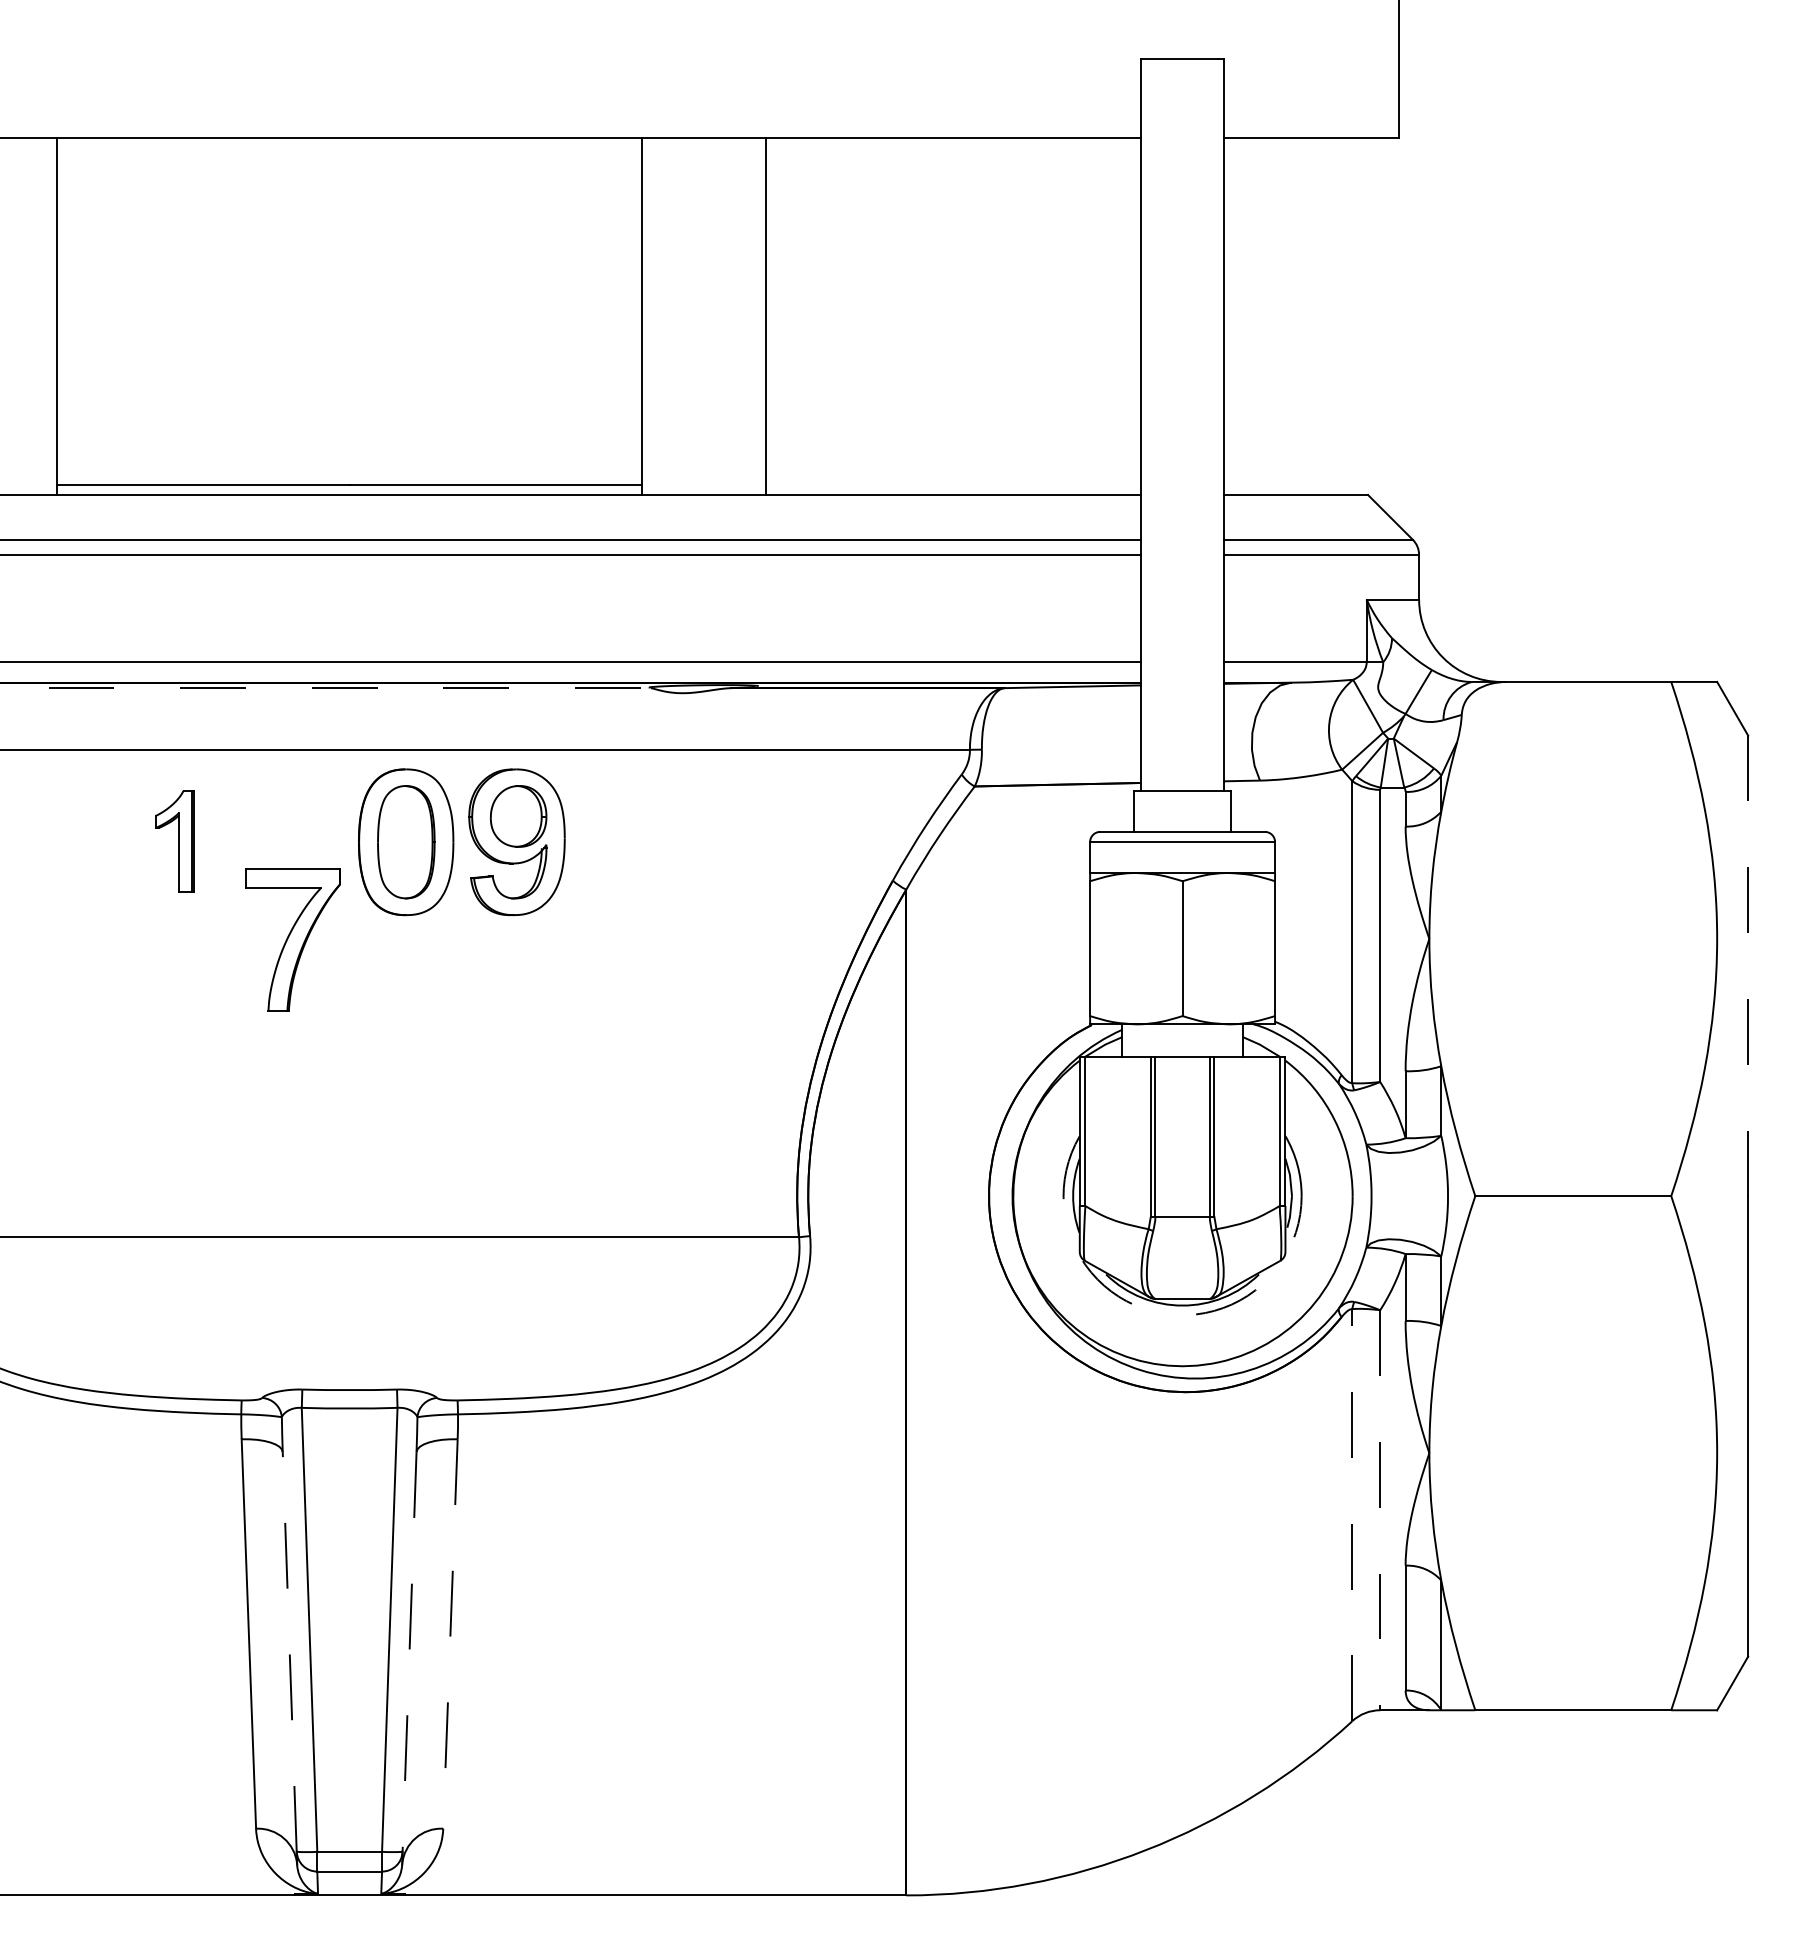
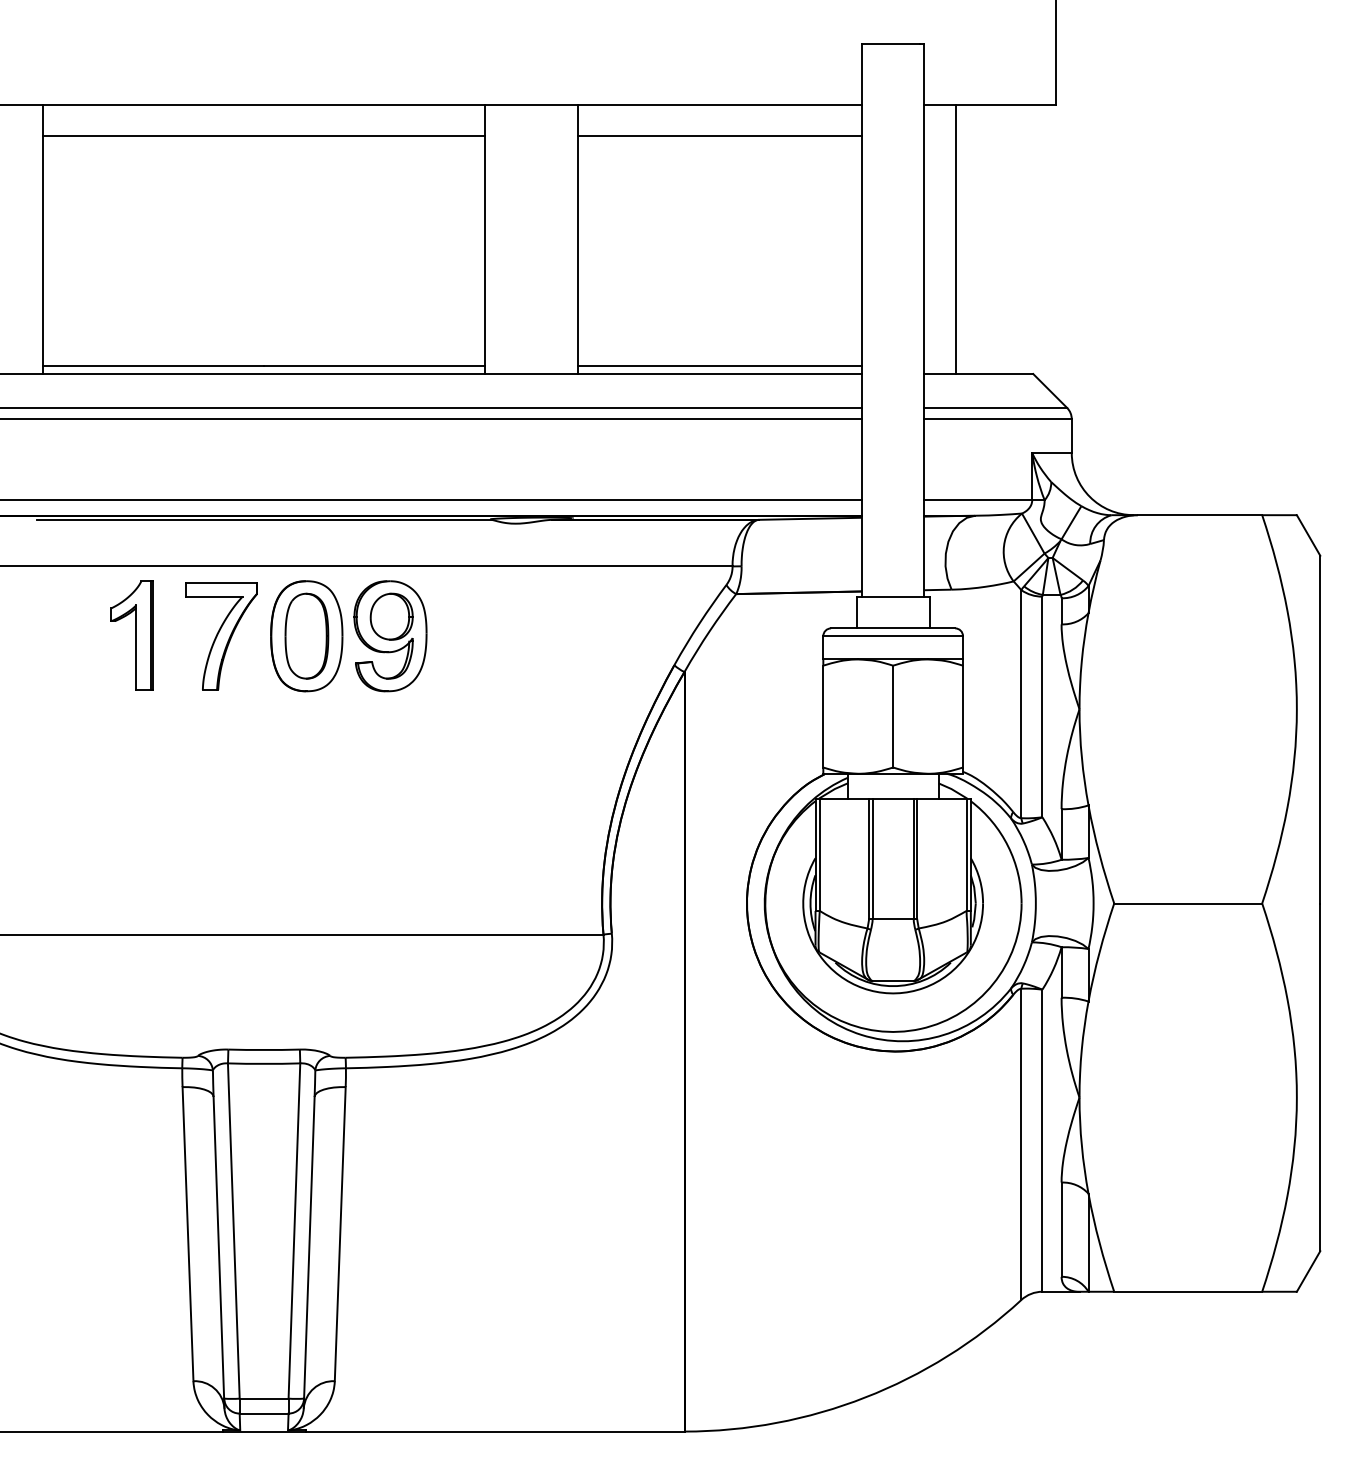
line: (349, 179) -> (264, 135), added
line: (953, 179) -> (720, 135), added
line: (1266, 316) -> (956, 239), added
line: (953, 484) -> (720, 366), added
line: (350, 688) -> (264, 520), dashed -> solid
part: (174, 840) -> (131, 634), size x1.43
part: (292, 939) -> (220, 635), moved
line: (1748, 966) -> (1320, 730), dashed -> solid
arc: (1151, 1311) -> (869, 990), dashed -> solid
line: (1380, 1510) -> (1042, 1140), dashed -> solid
line: (1352, 1514) -> (1021, 1143), dashed -> solid
line: (450, 1633) -> (340, 1233), dashed -> solid
line: (289, 1651) -> (218, 1247), dashed -> solid
line: (409, 1651) -> (309, 1247), dashed -> solid

